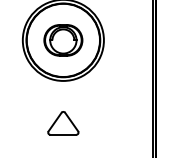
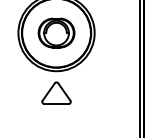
part: (63, 123) -> (56, 93), moved

